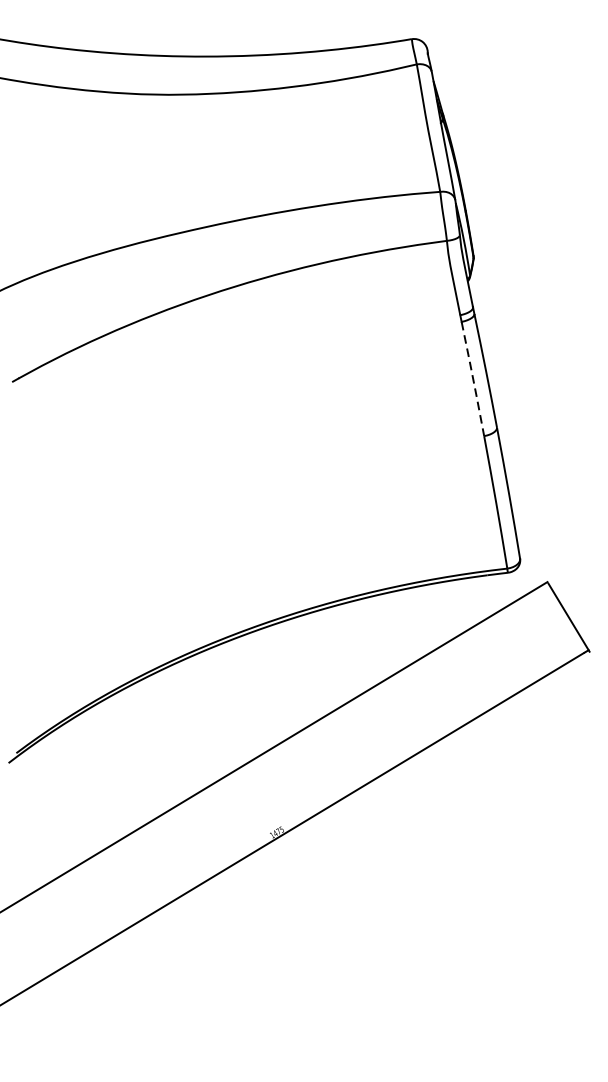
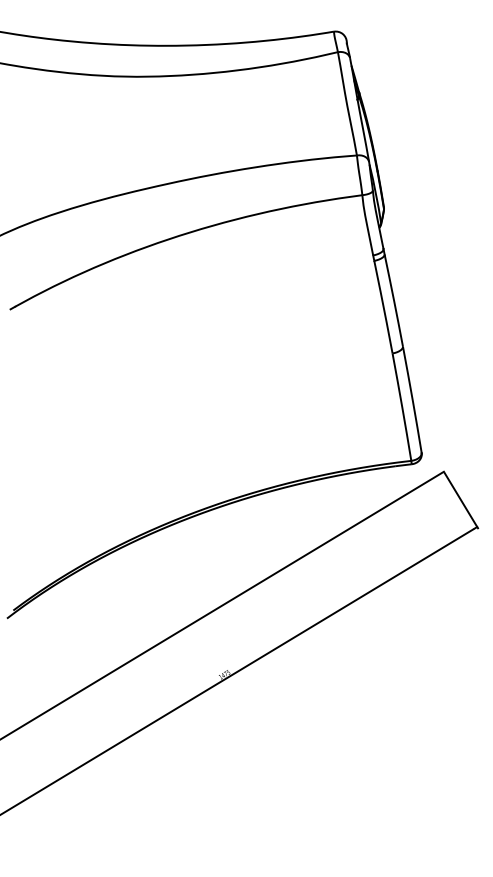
line: (473, 379) -> (383, 307), dashed -> solid

